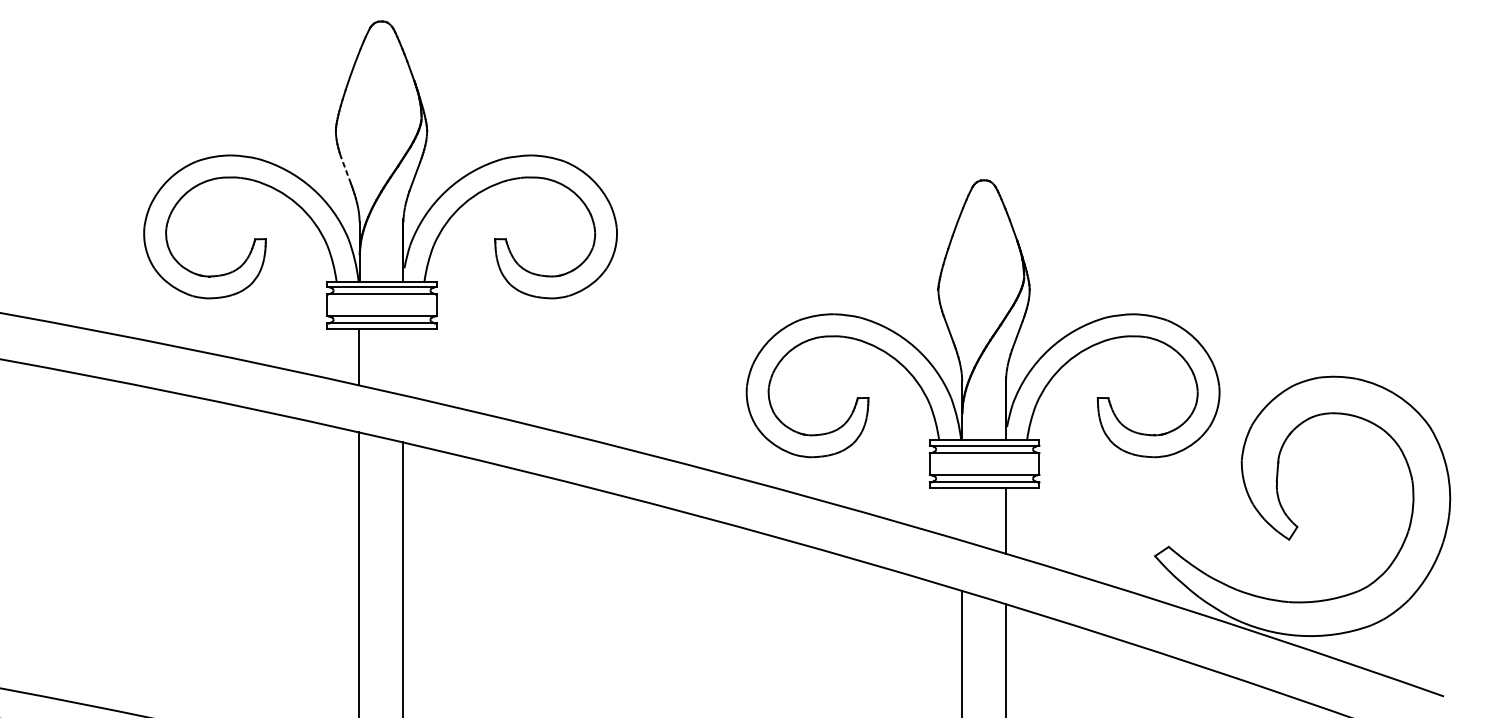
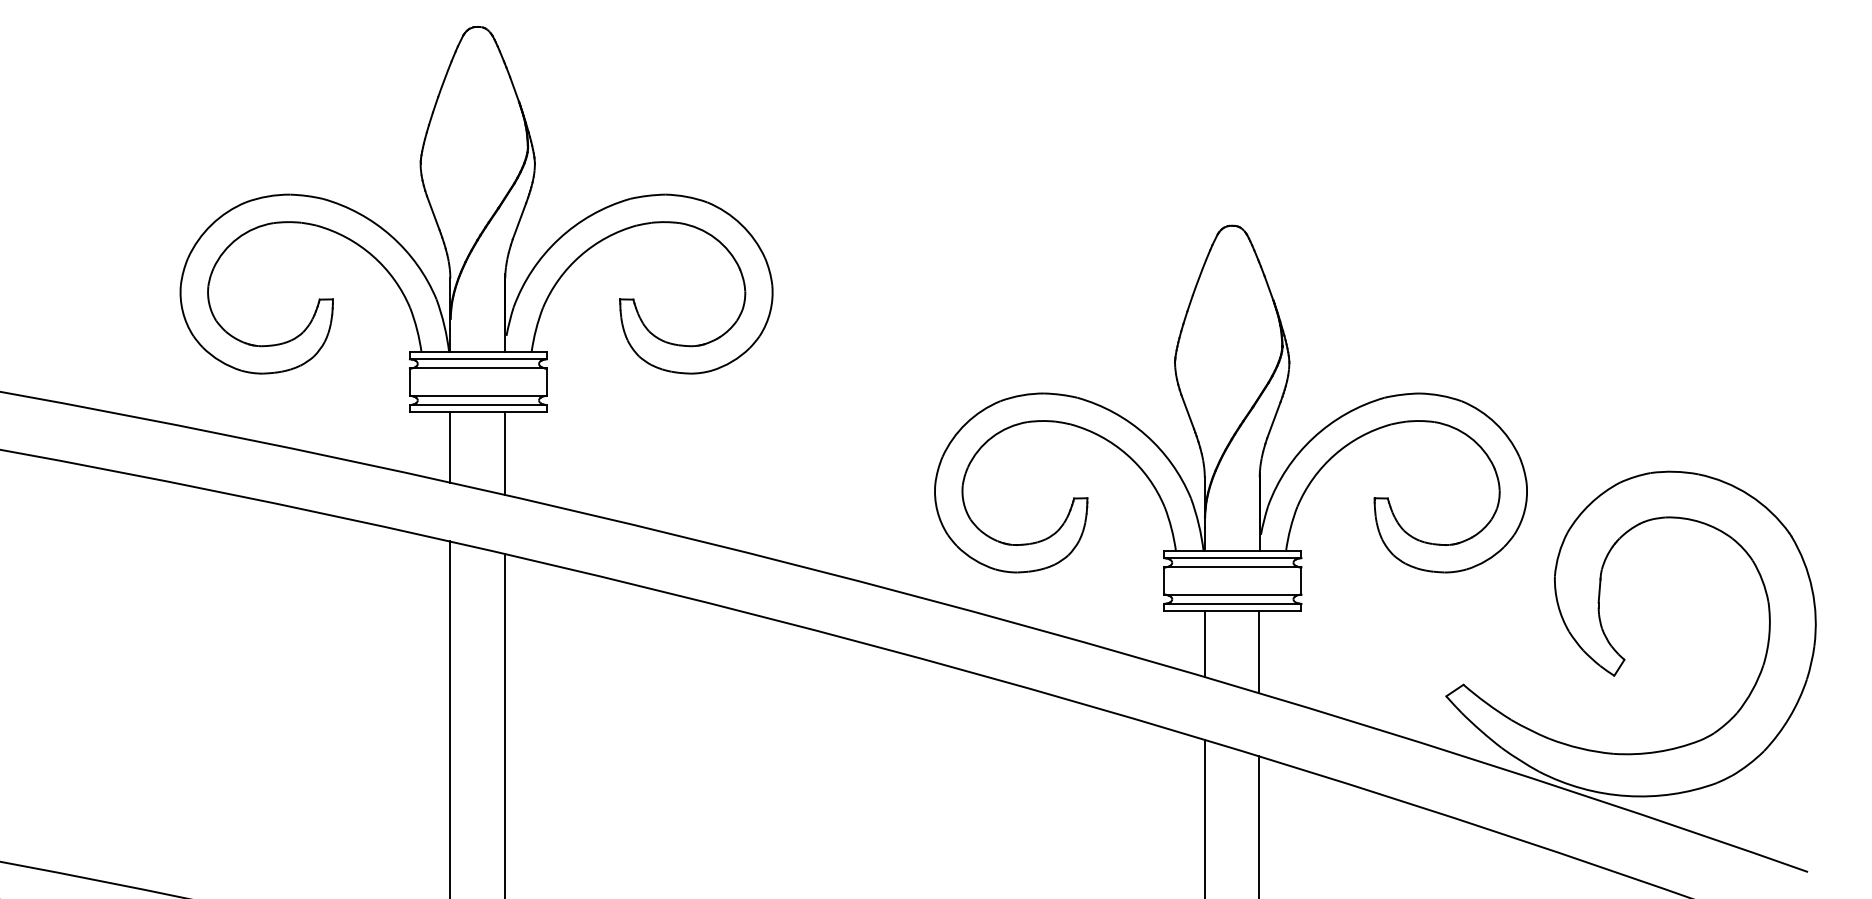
line: (346, 169) -> (433, 212), dashed -> solid
line: (402, 361) -> (504, 452), added
line: (961, 513) -> (1204, 643), added

